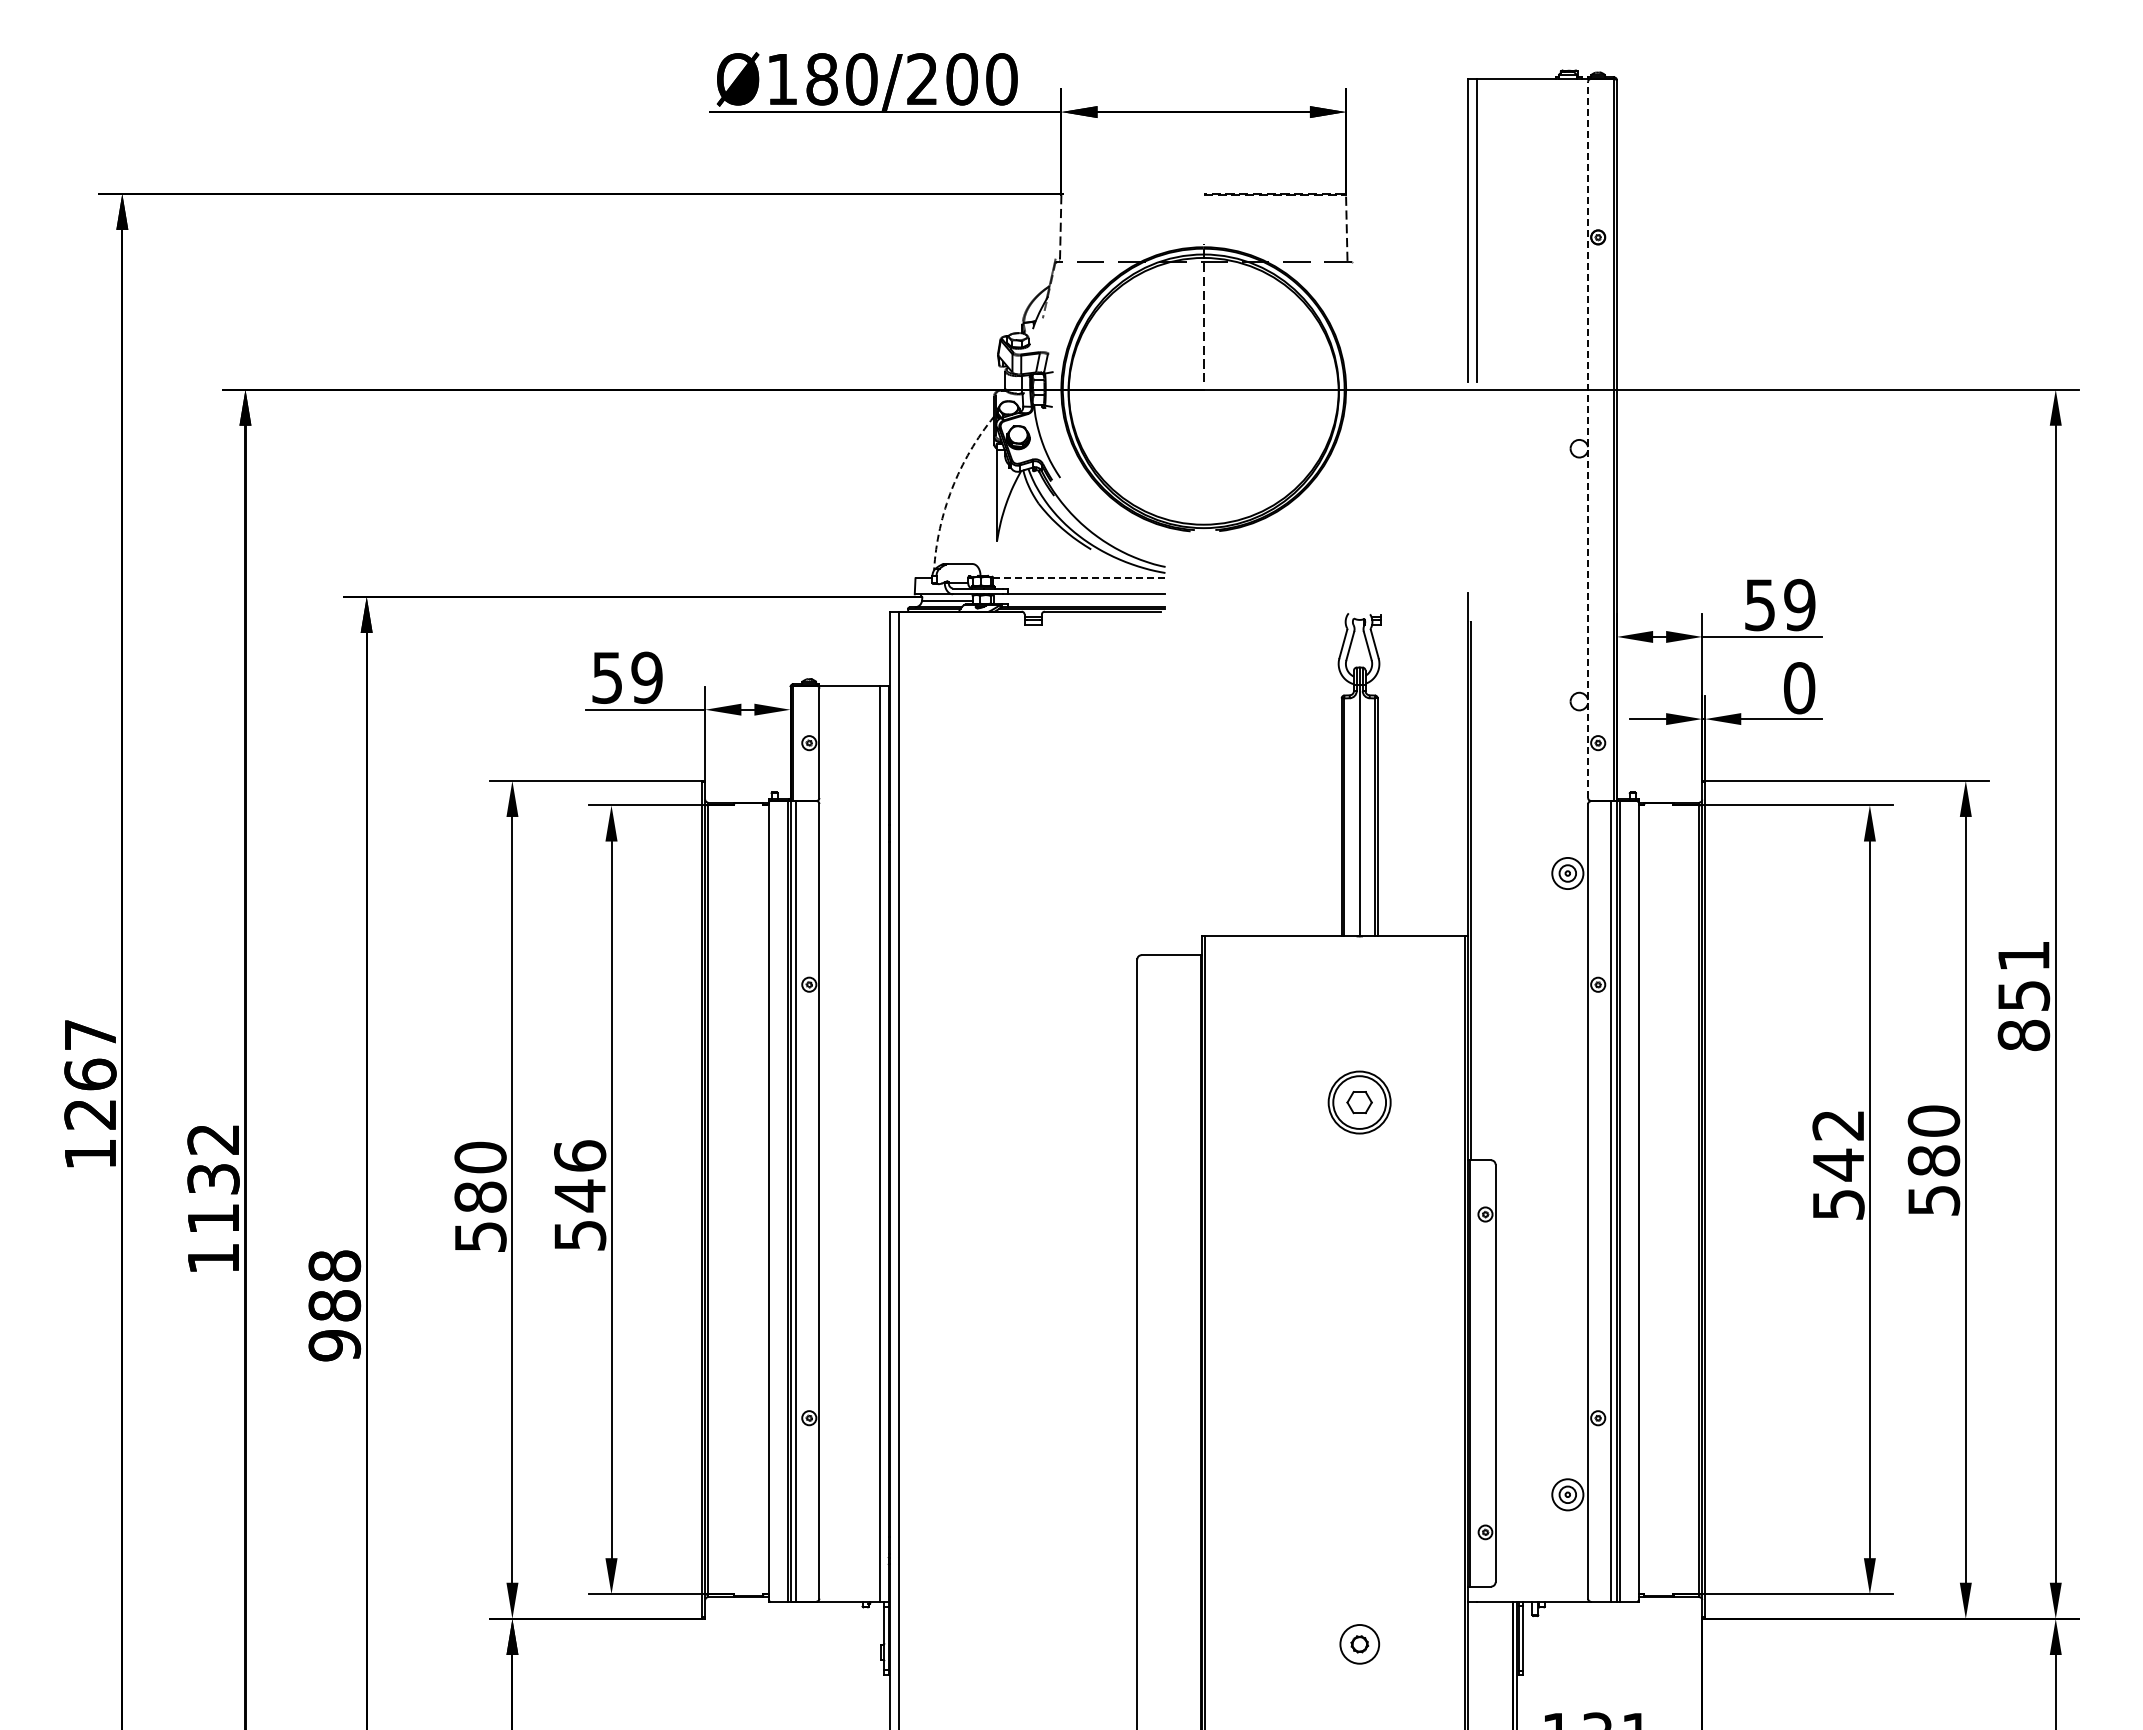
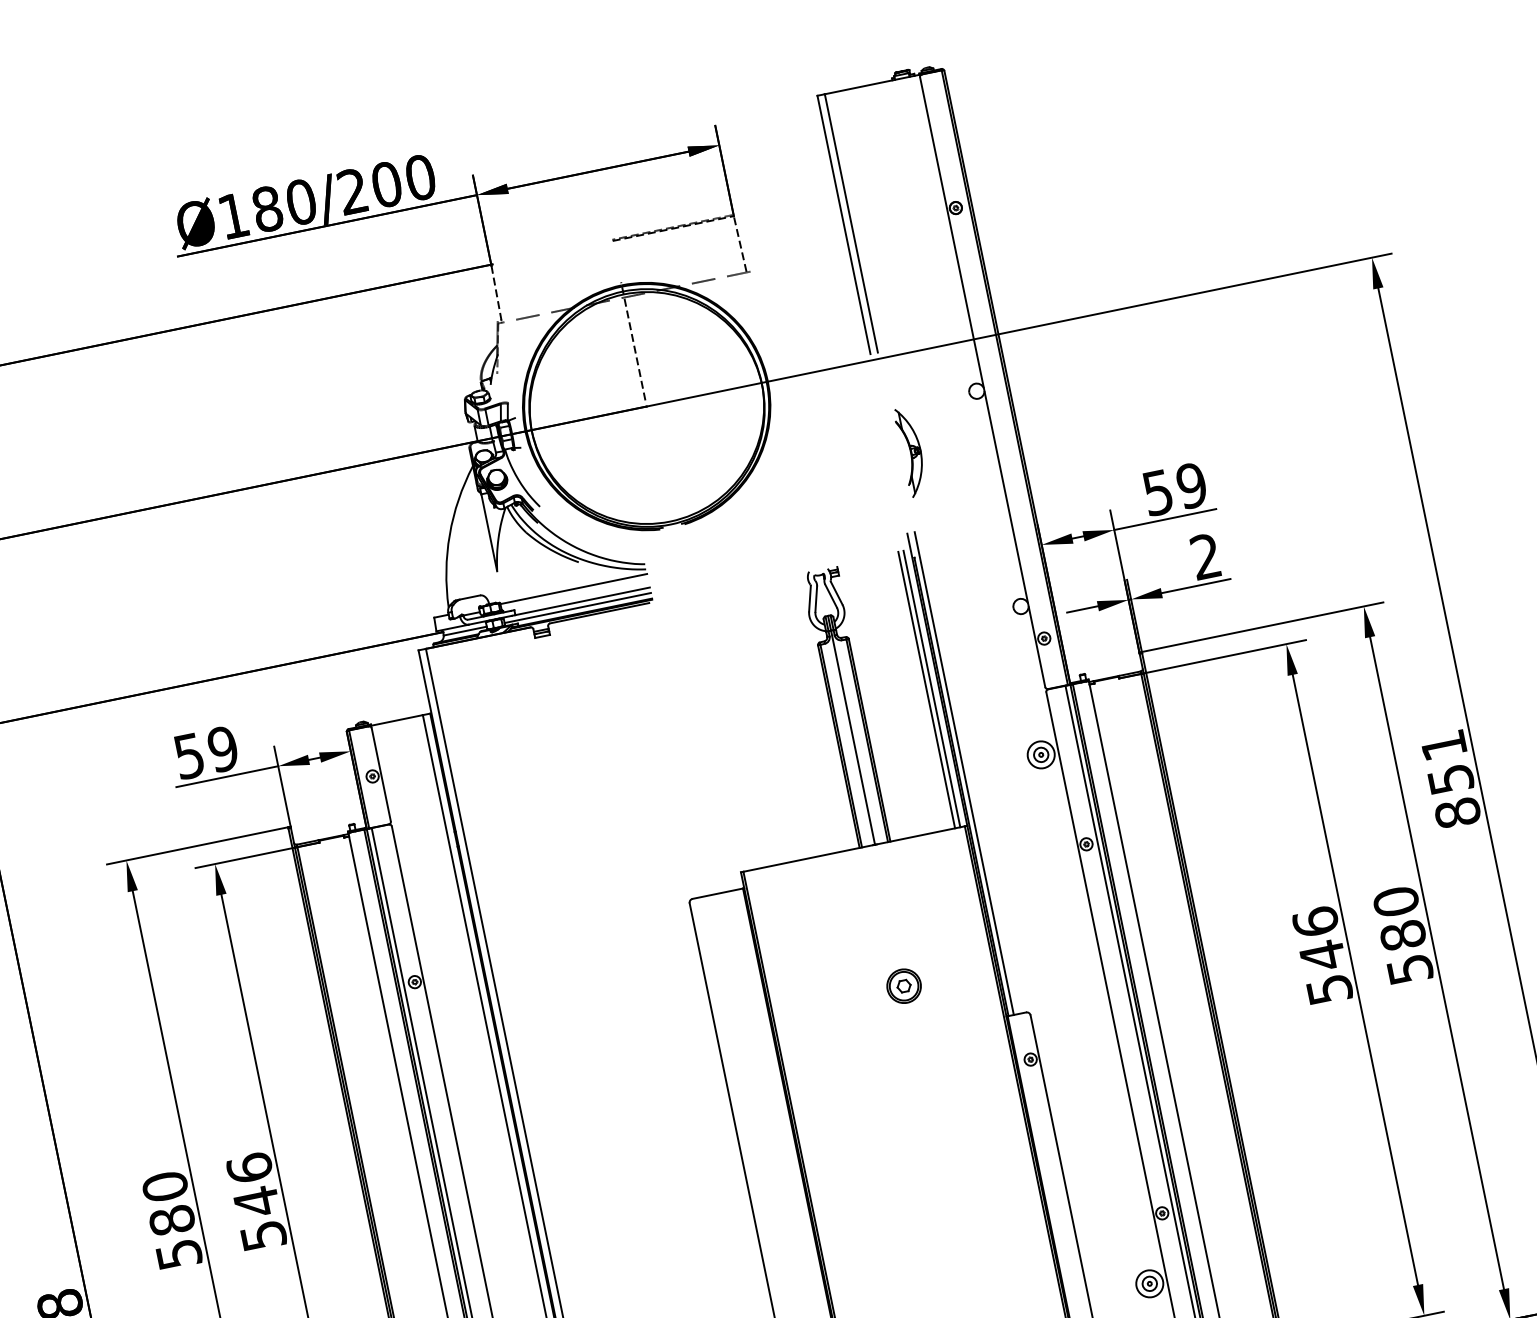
line: (1588, 439) -> (982, 381), dashed -> solid
arc: (952, 488) -> (450, 534), dashed -> solid
part: (1491, 502) -> (911, 452), added
line: (1079, 578) -> (573, 589), dashed -> solid
line: (1079, 600) -> (577, 607), added
text: (1799, 688) -> (1206, 556), 0 -> 2
line: (1453, 773) -> (926, 689), added
line: (1459, 773) -> (931, 688), added
line: (1476, 876) -> (963, 773), added
part: (1359, 1102) -> (903, 986), size x0.62
text: (1838, 1124) -> (1315, 921), 542 -> 546

